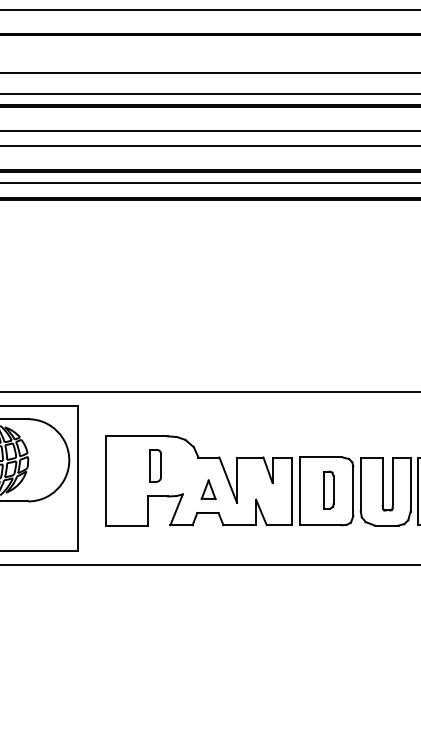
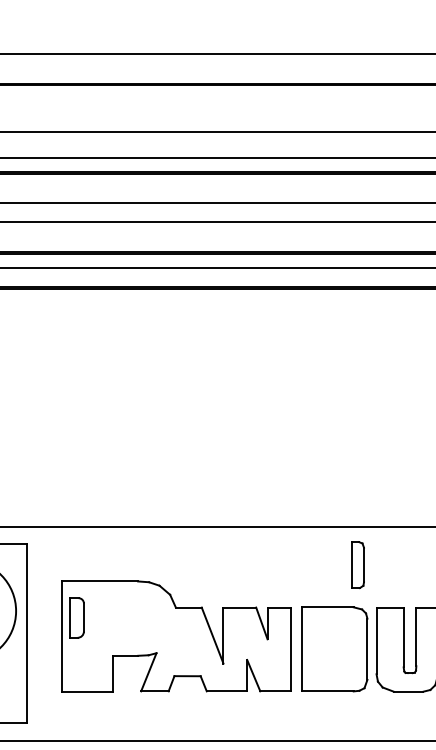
part: (155, 465) -> (76, 617), moved
part: (208, 489) -> (188, 647), removed
part: (328, 489) -> (357, 564), moved

